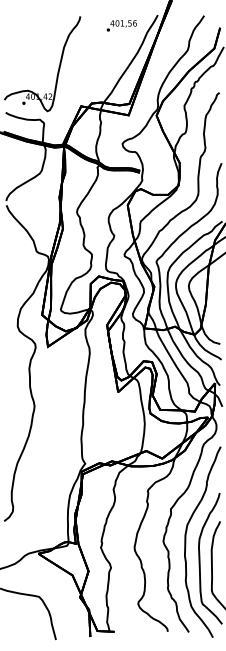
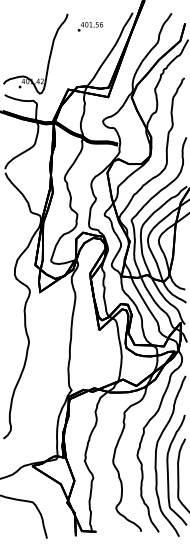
text: (121, 25) -> (90, 26), moved

